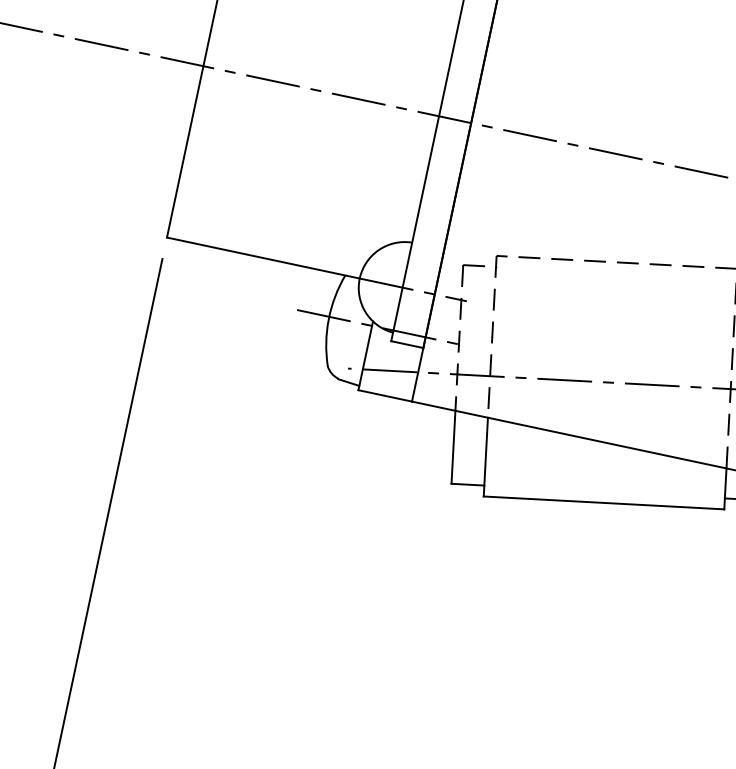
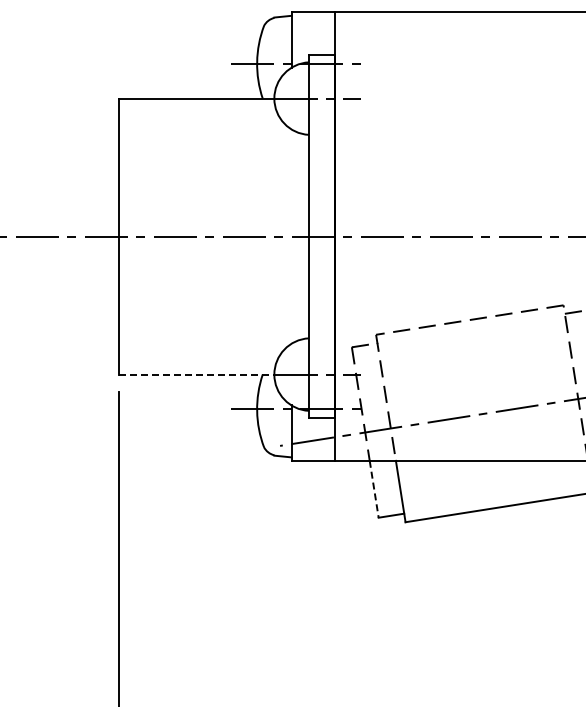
line: (263, 257) -> (196, 374), solid -> dashed
line: (453, 447) -> (374, 489), solid -> dashed

